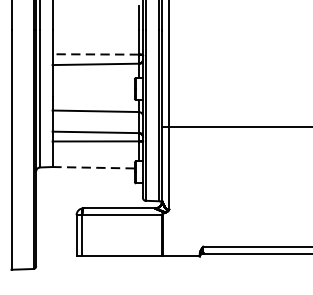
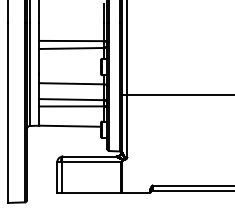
line: (95, 55) -> (71, 41), dashed -> solid
line: (93, 168) -> (70, 126), dashed -> solid

